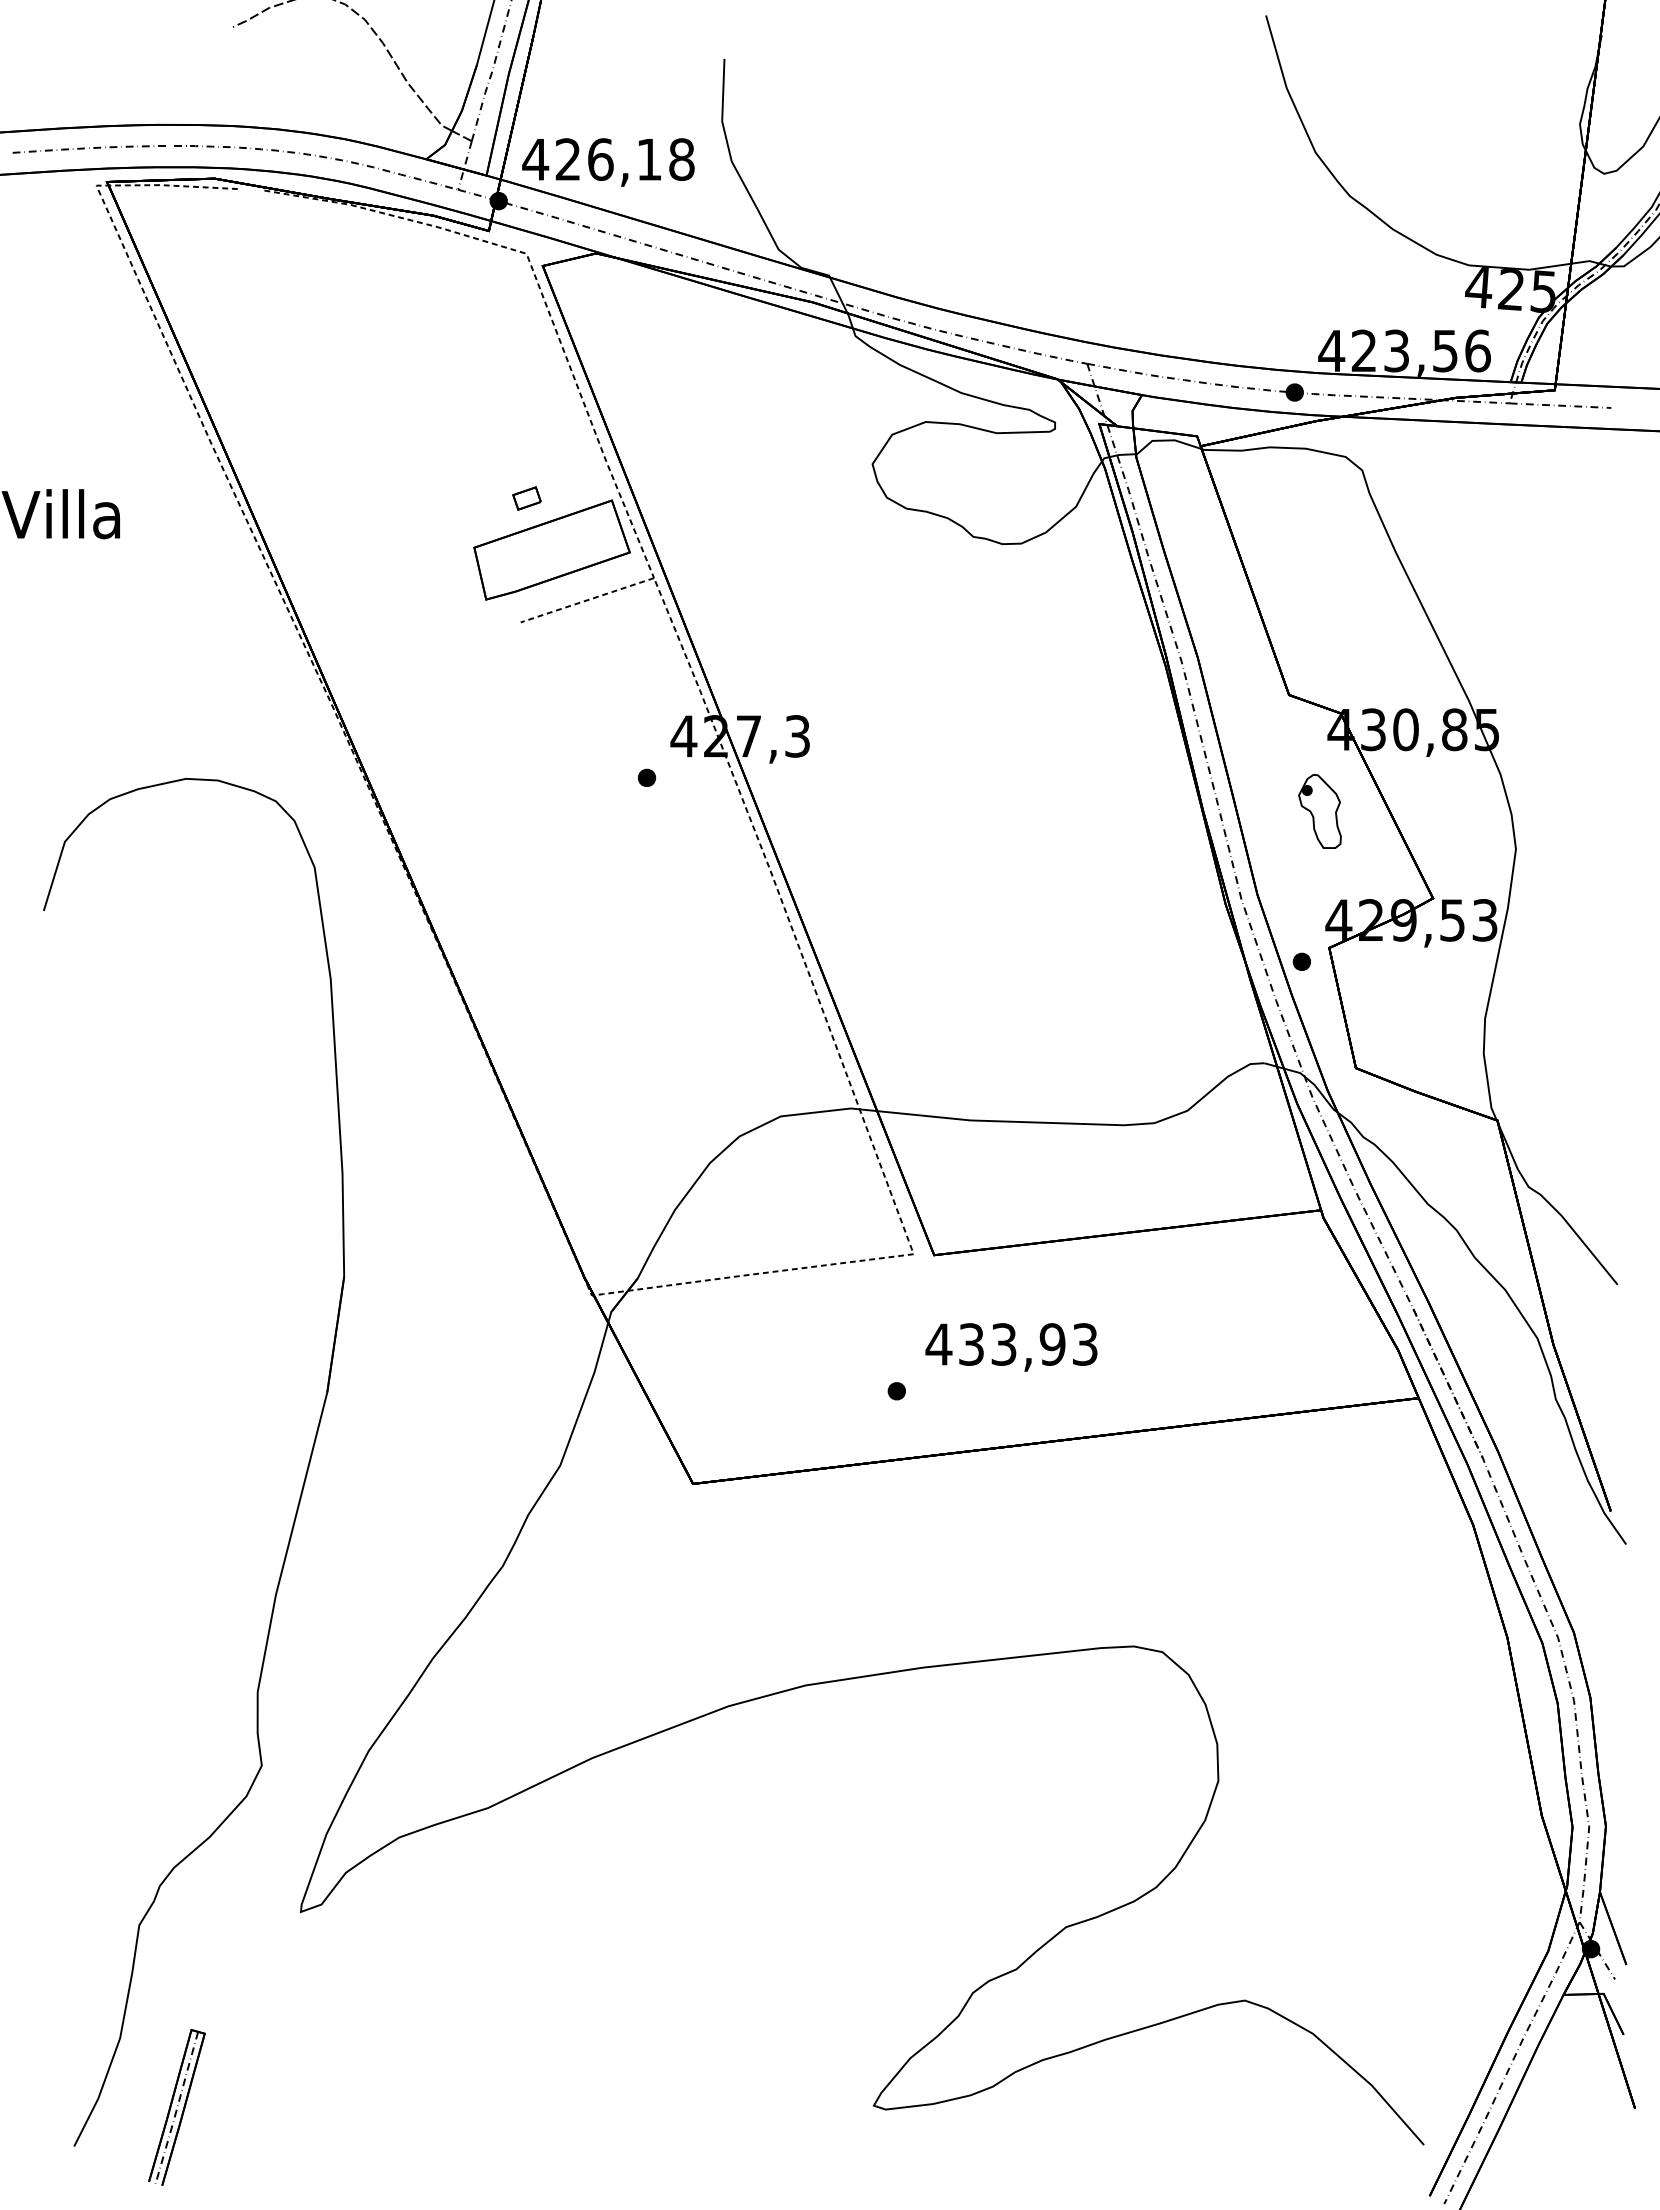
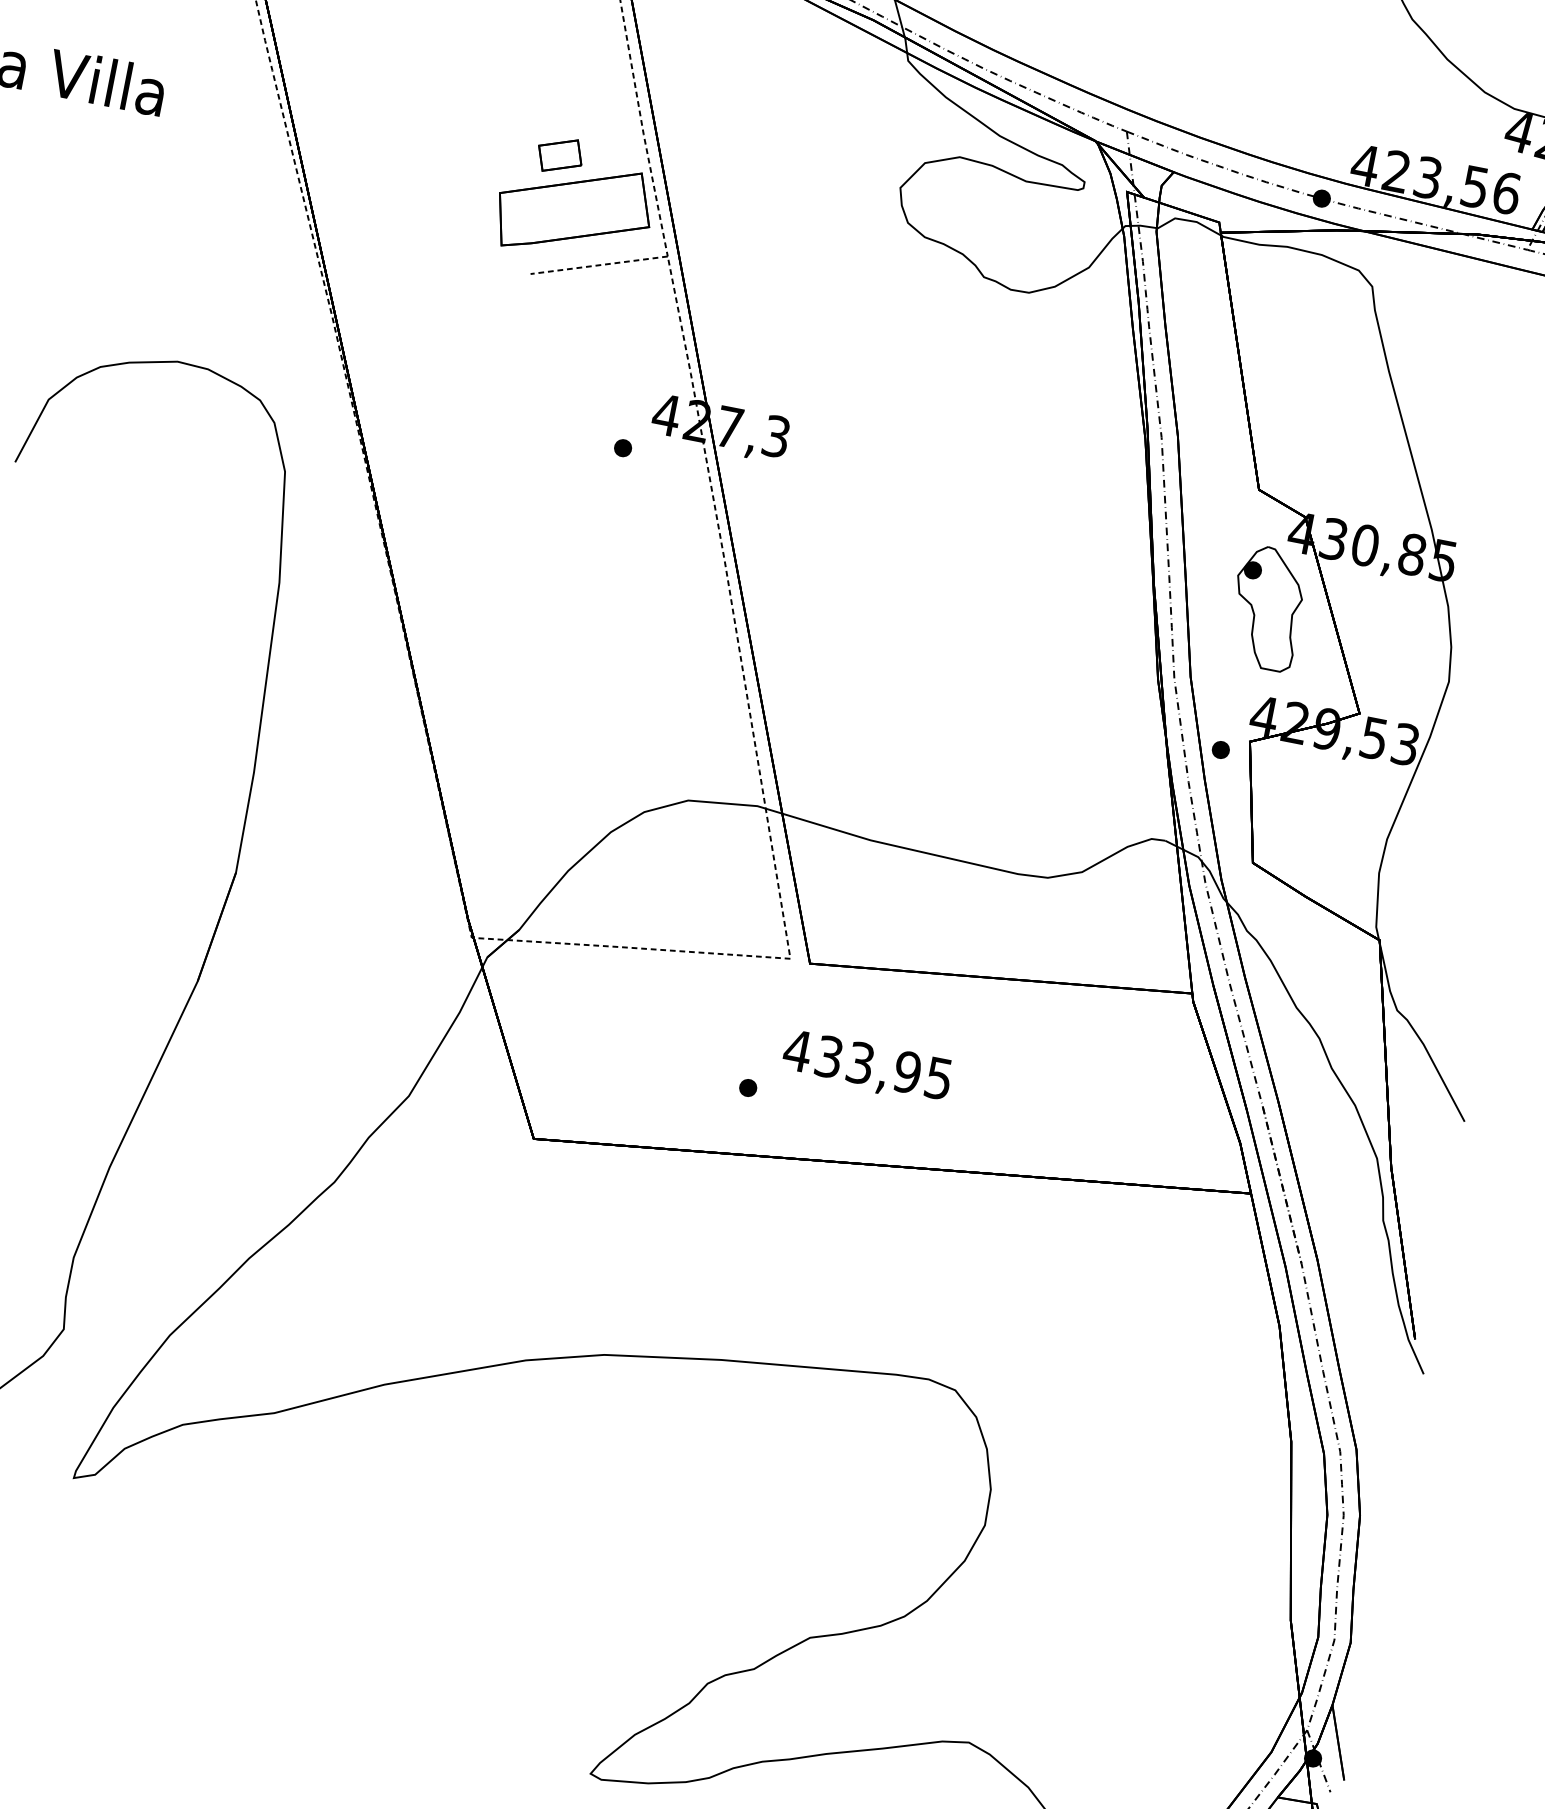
part: (526, 498) -> (559, 155), size x1.67
part: (1319, 811) -> (1266, 608), size x1.67
text: (1085, 1344) -> (939, 1078), 433,93 -> 433,95

